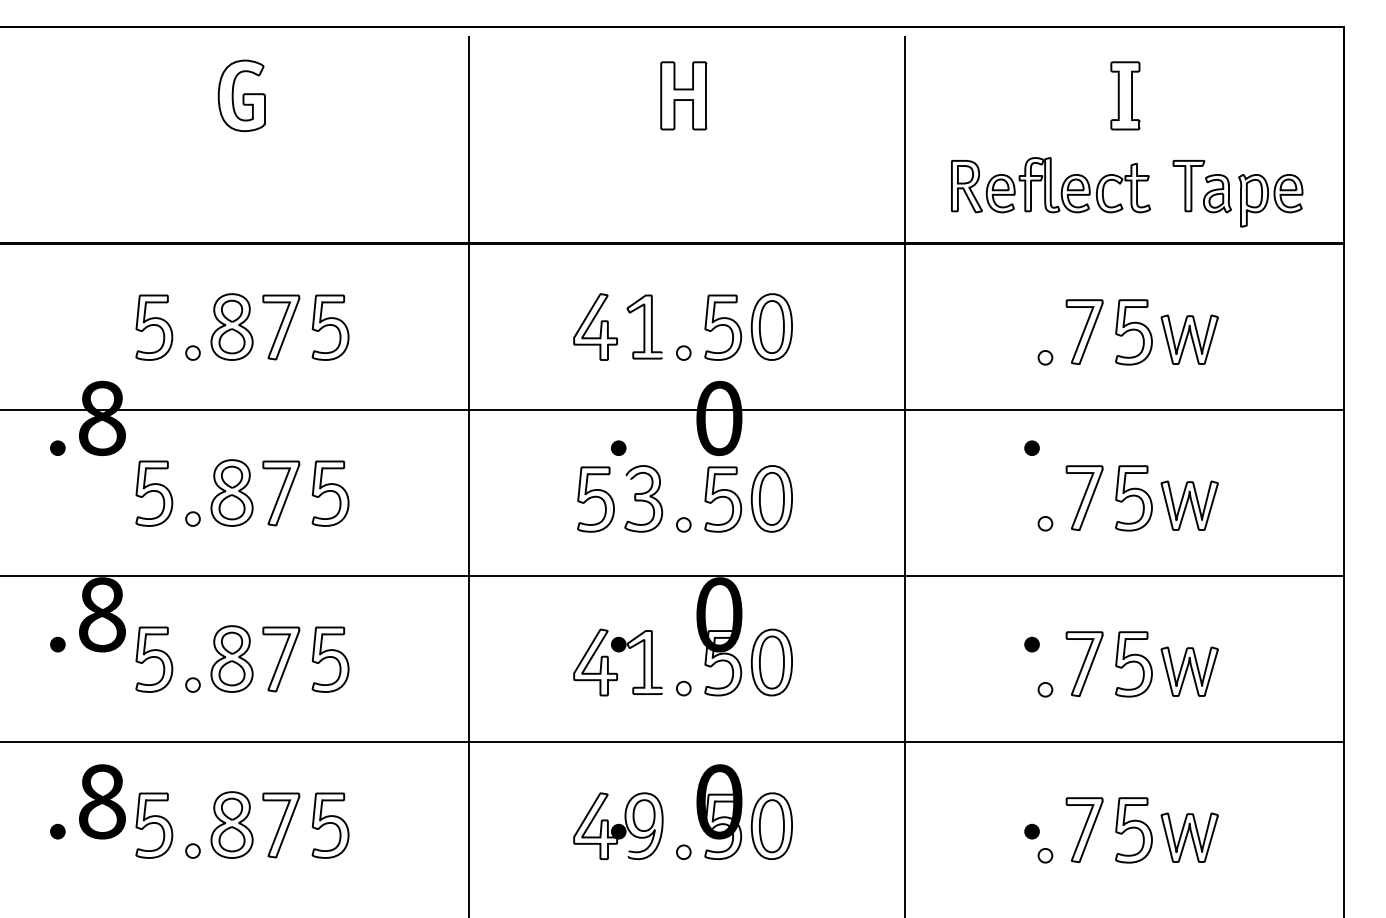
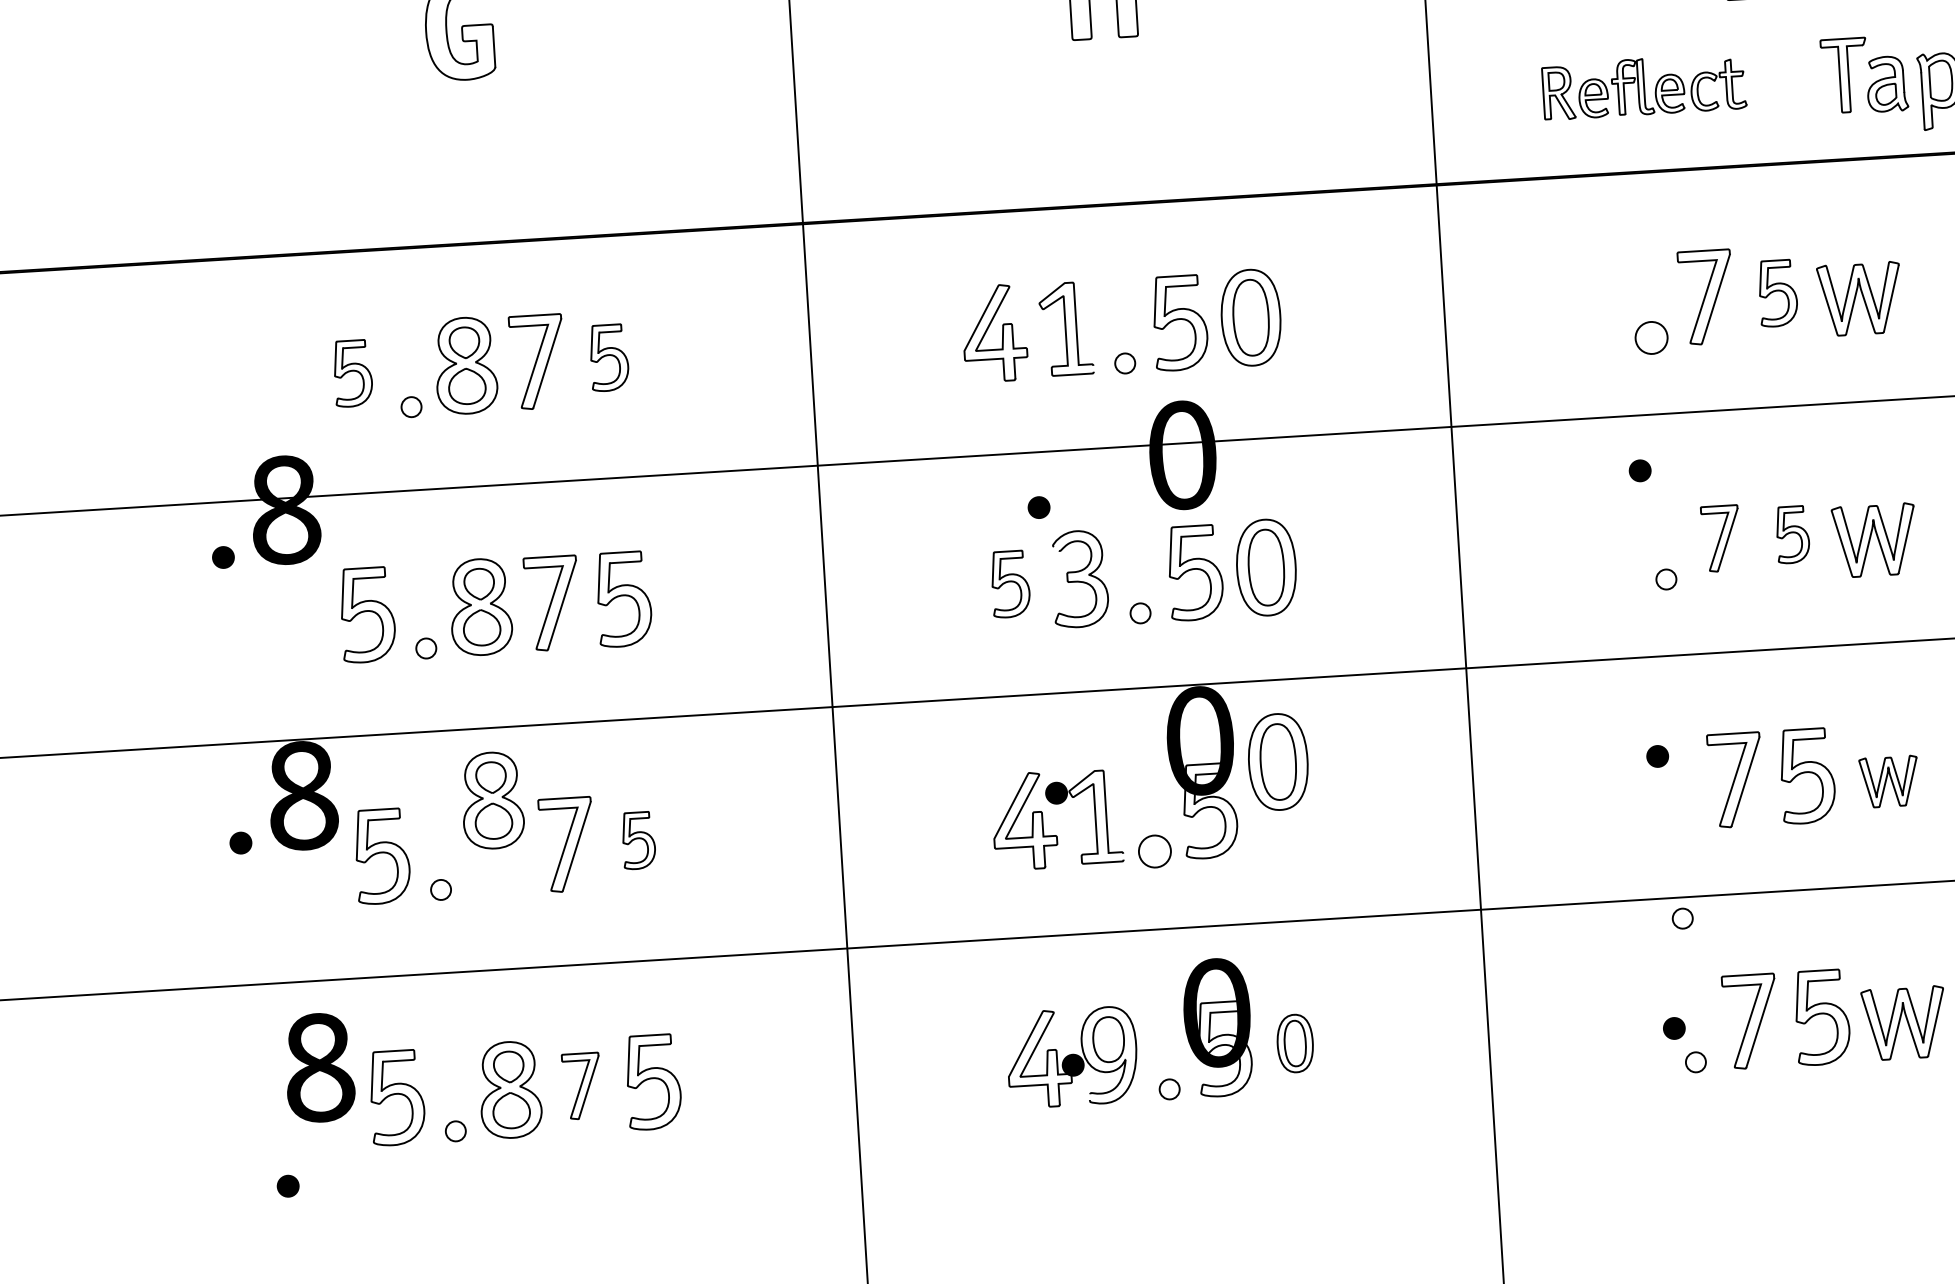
part: (1050, 185) -> (1643, 87), size x0.7
part: (154, 327) -> (353, 373), size x0.7
part: (330, 327) -> (609, 357), size x0.7
part: (1133, 332) -> (1777, 293), size x0.7
part: (1045, 357) -> (1651, 337), size x1.6
part: (1084, 497) -> (1720, 537), size x0.7
part: (1133, 498) -> (1792, 534), size x0.6
part: (595, 499) -> (1009, 584), size x0.7
part: (231, 658) -> (491, 799), moved
part: (330, 659) -> (638, 840), size x0.6
part: (771, 662) -> (1277, 761), moved
part: (1189, 671) -> (1889, 781), size x0.7
part: (683, 688) -> (1154, 851), size x1.6
part: (1045, 689) -> (1682, 918), moved
part: (281, 825) -> (582, 1086), size x0.7
part: (771, 825) -> (1294, 1042), size x0.6
part: (57, 831) -> (287, 1186), moved

